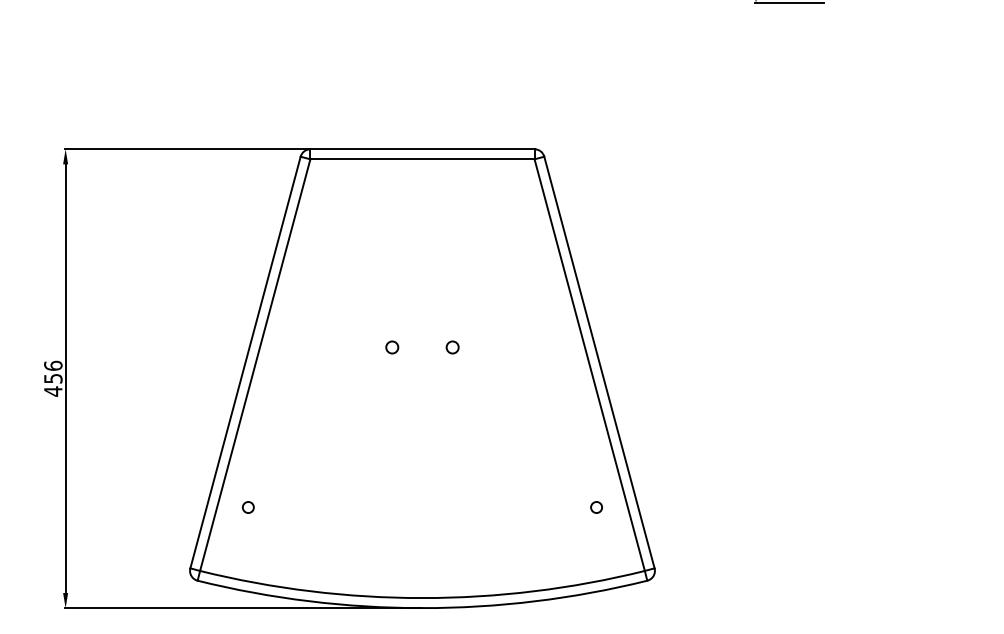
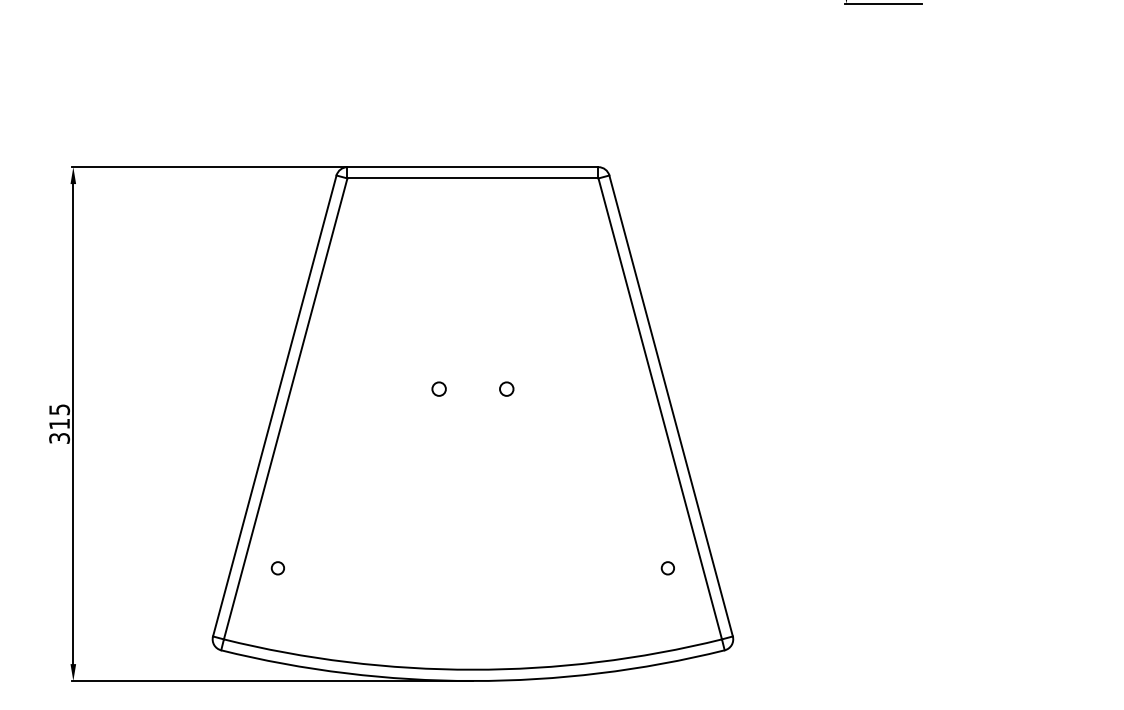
text: (53, 379) -> (59, 424), 456 -> 315

